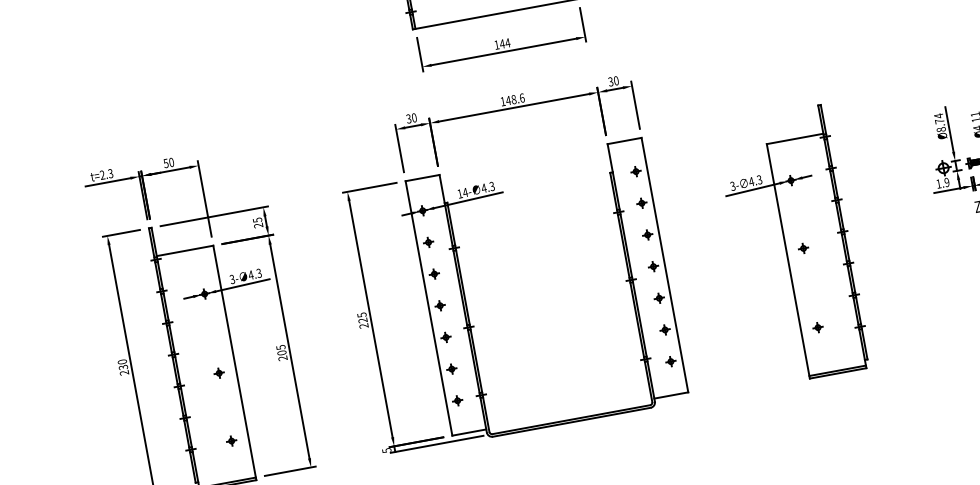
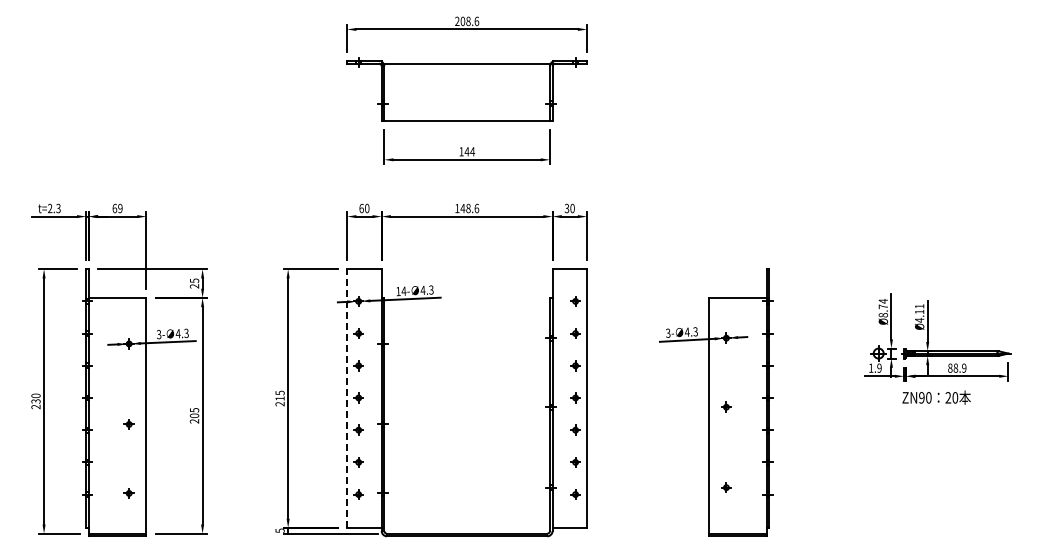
text: (408, 118) -> (361, 208), 30 -> 60
text: (168, 162) -> (117, 208), 50 -> 69
line: (429, 308) -> (347, 398), solid -> dashed
text: (362, 320) -> (279, 398), 225 -> 215

